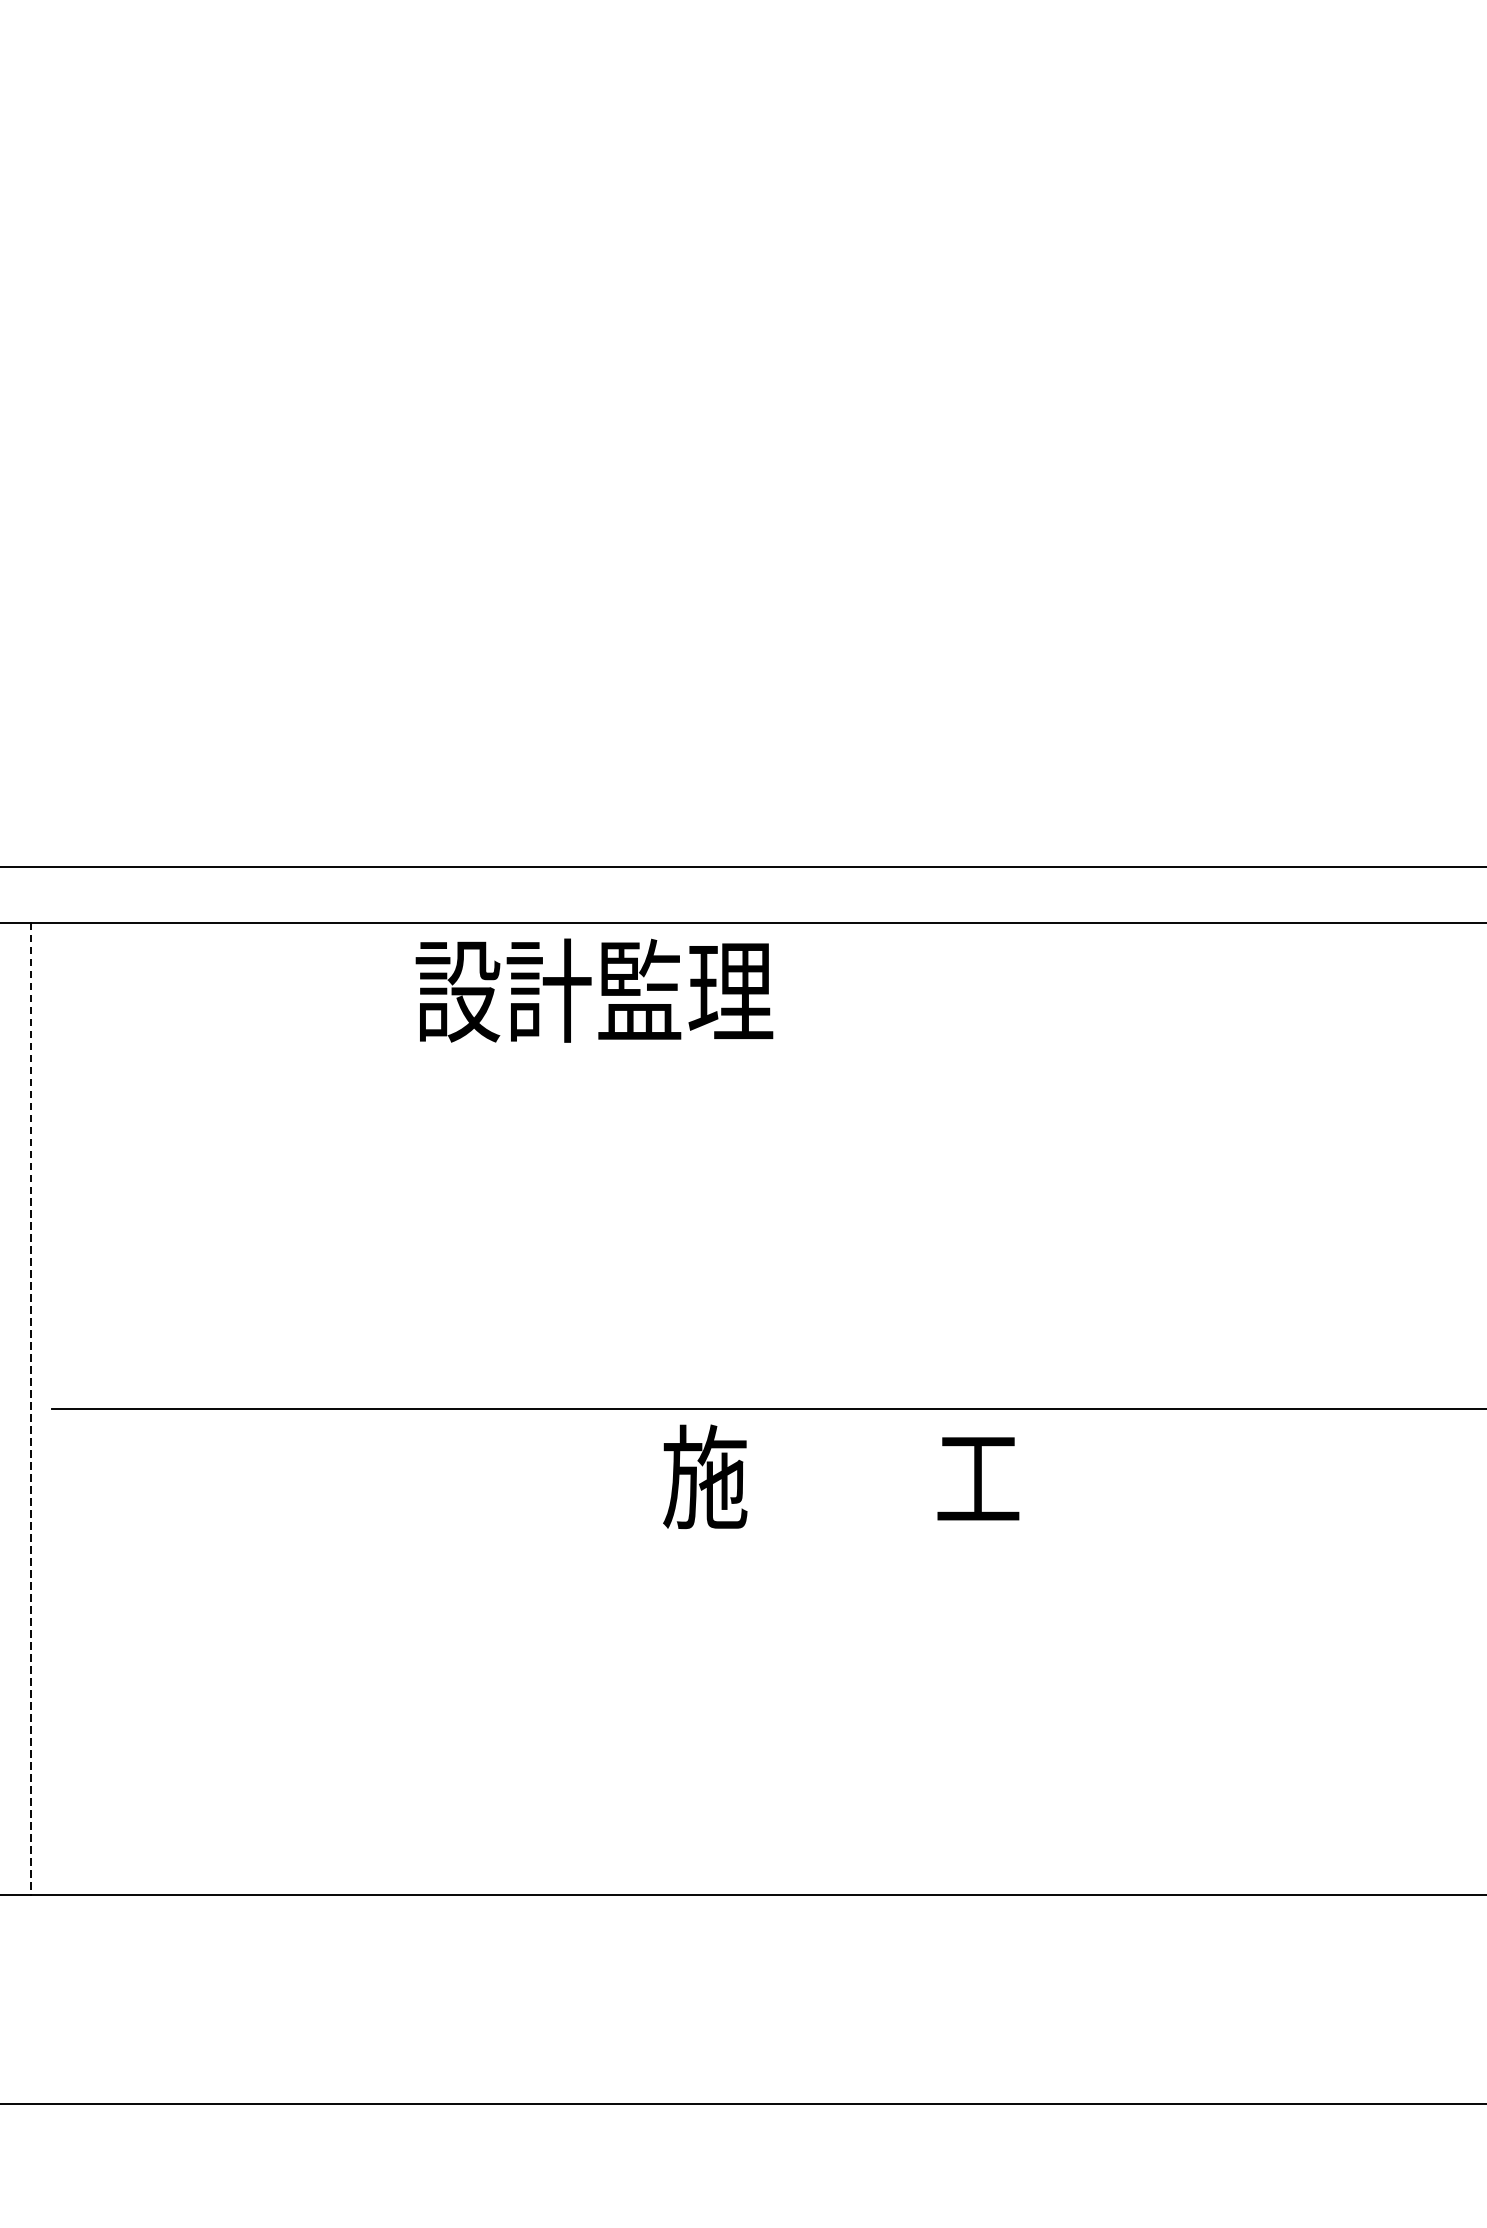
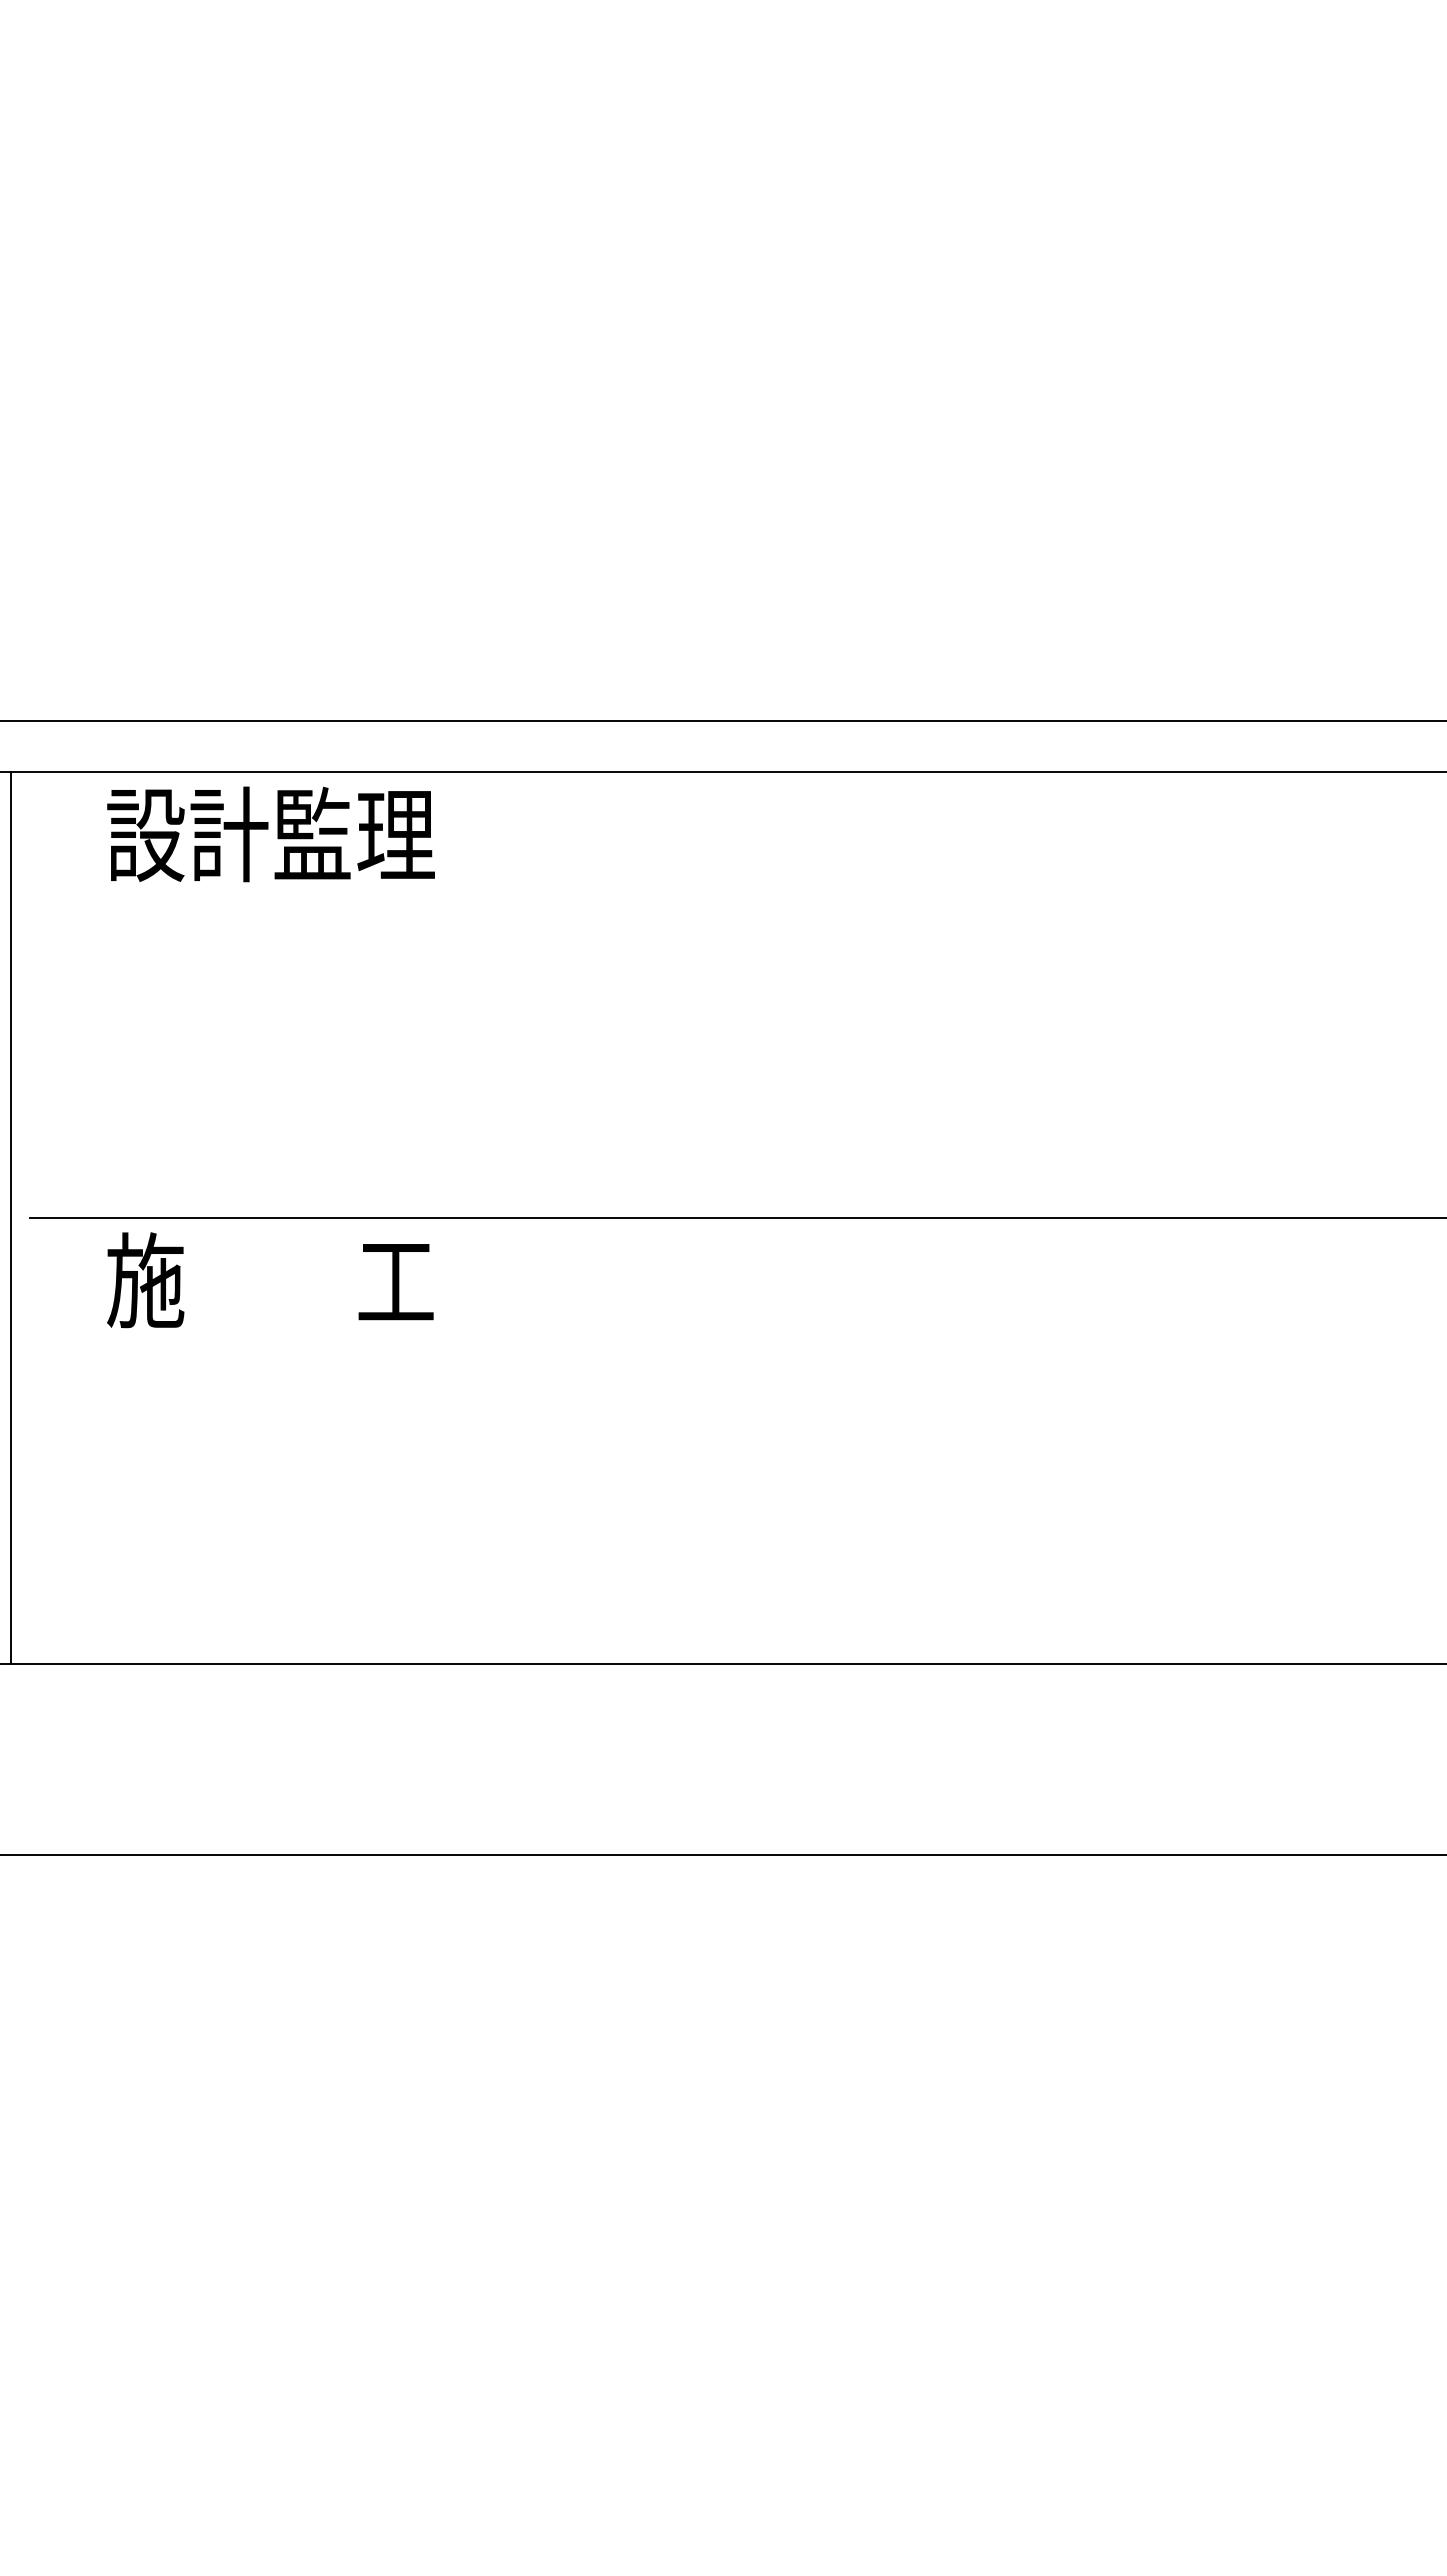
text: (593, 990) -> (270, 834), moved
line: (31, 1408) -> (10, 1217), dashed -> solid
text: (841, 1477) -> (270, 1280), moved

